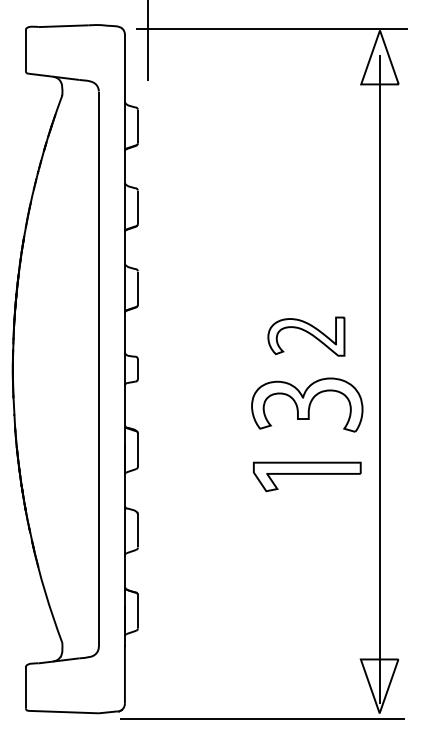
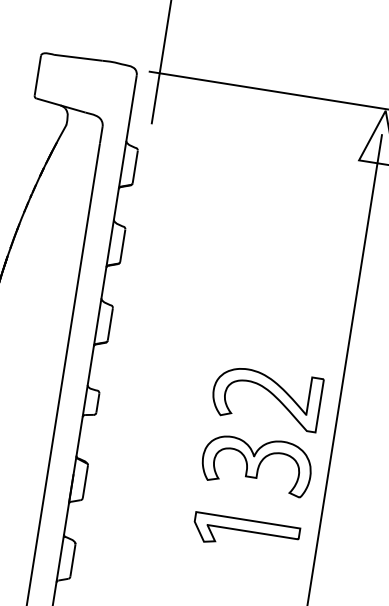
part: (306, 336) -> (266, 397), size x1.43

